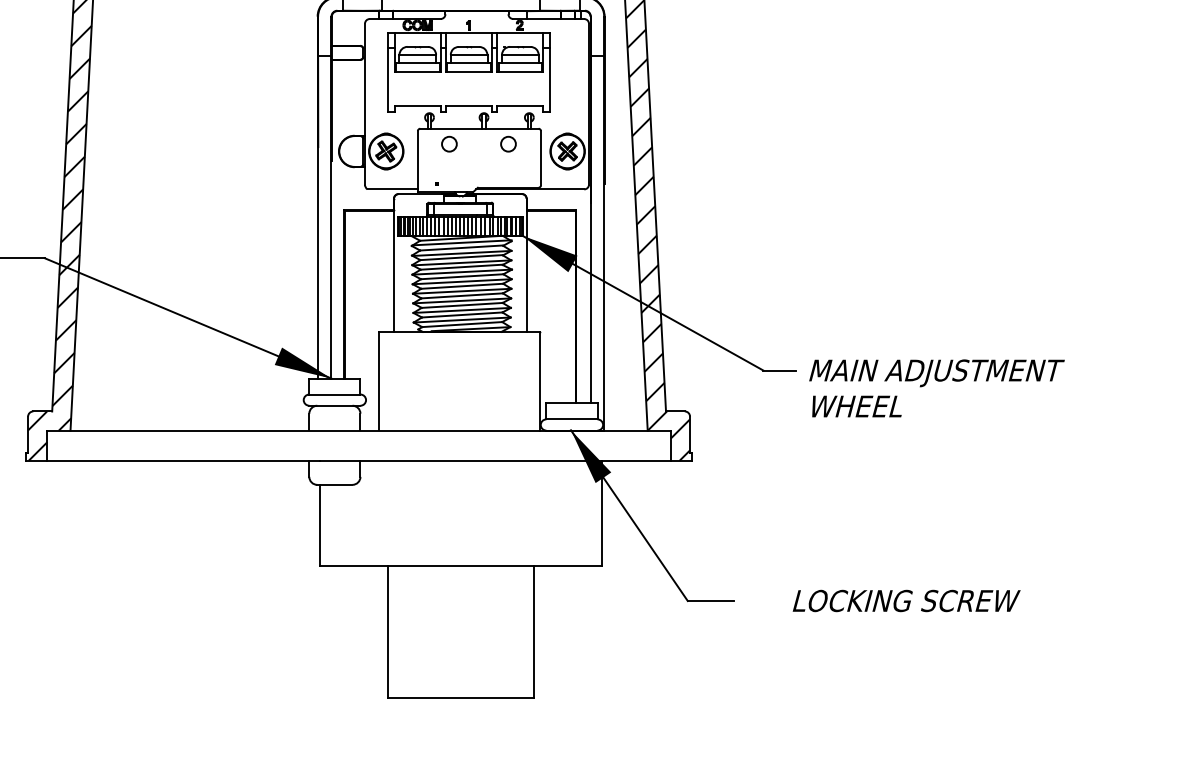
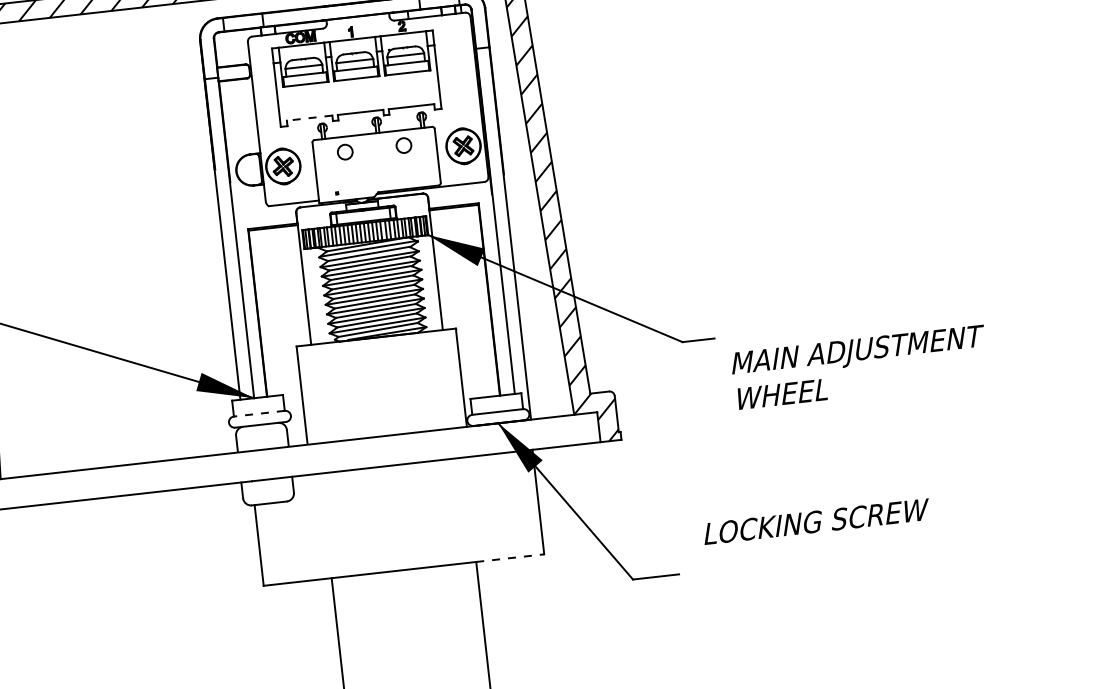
line: (417, 106) -> (309, 118), solid -> dashed
text: (936, 388) -> (859, 367), moved
line: (334, 394) -> (258, 413), solid -> dashed
line: (568, 566) -> (510, 558), solid -> dashed
text: (906, 600) -> (816, 521), moved

